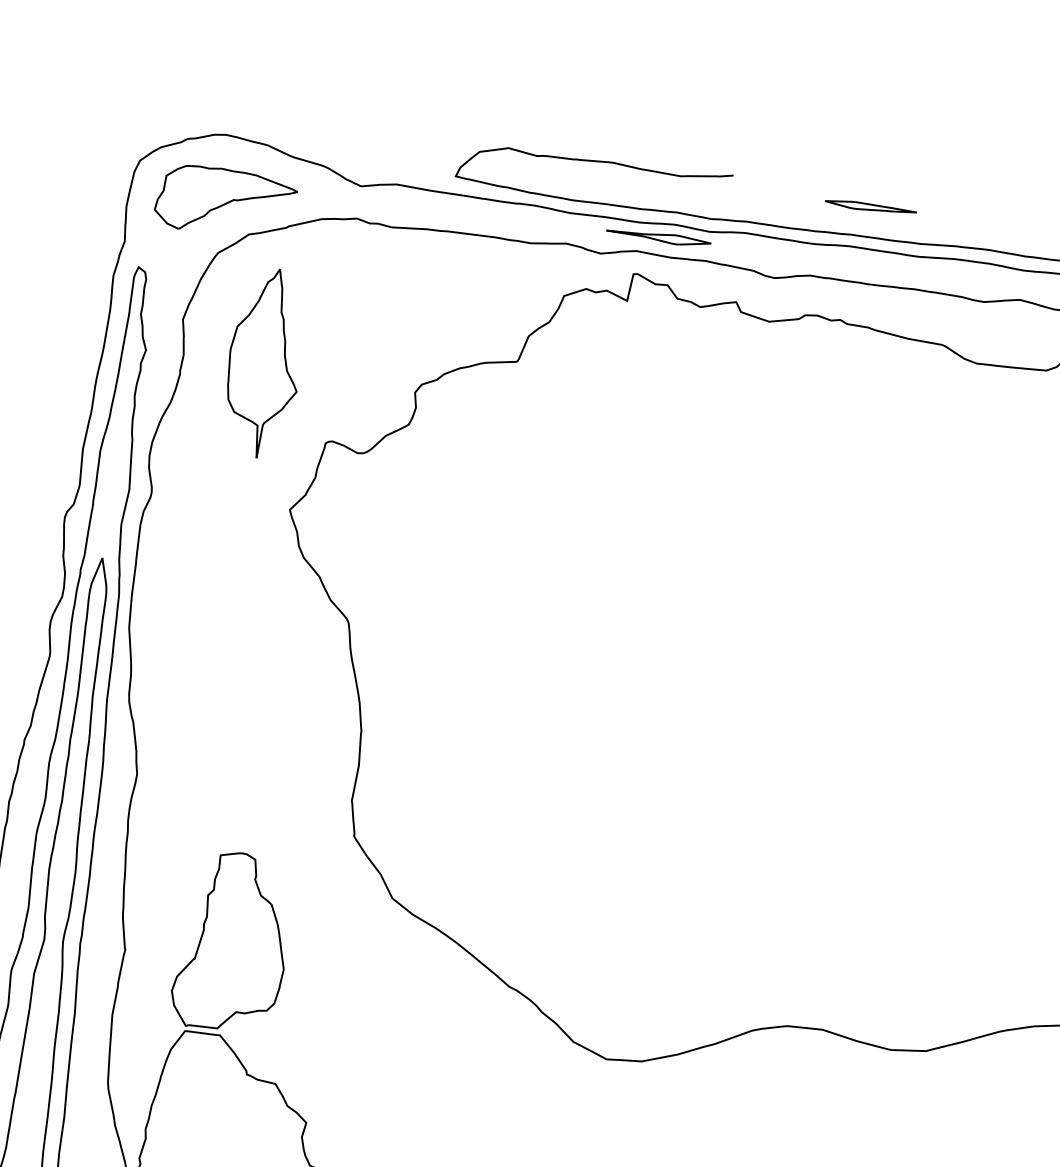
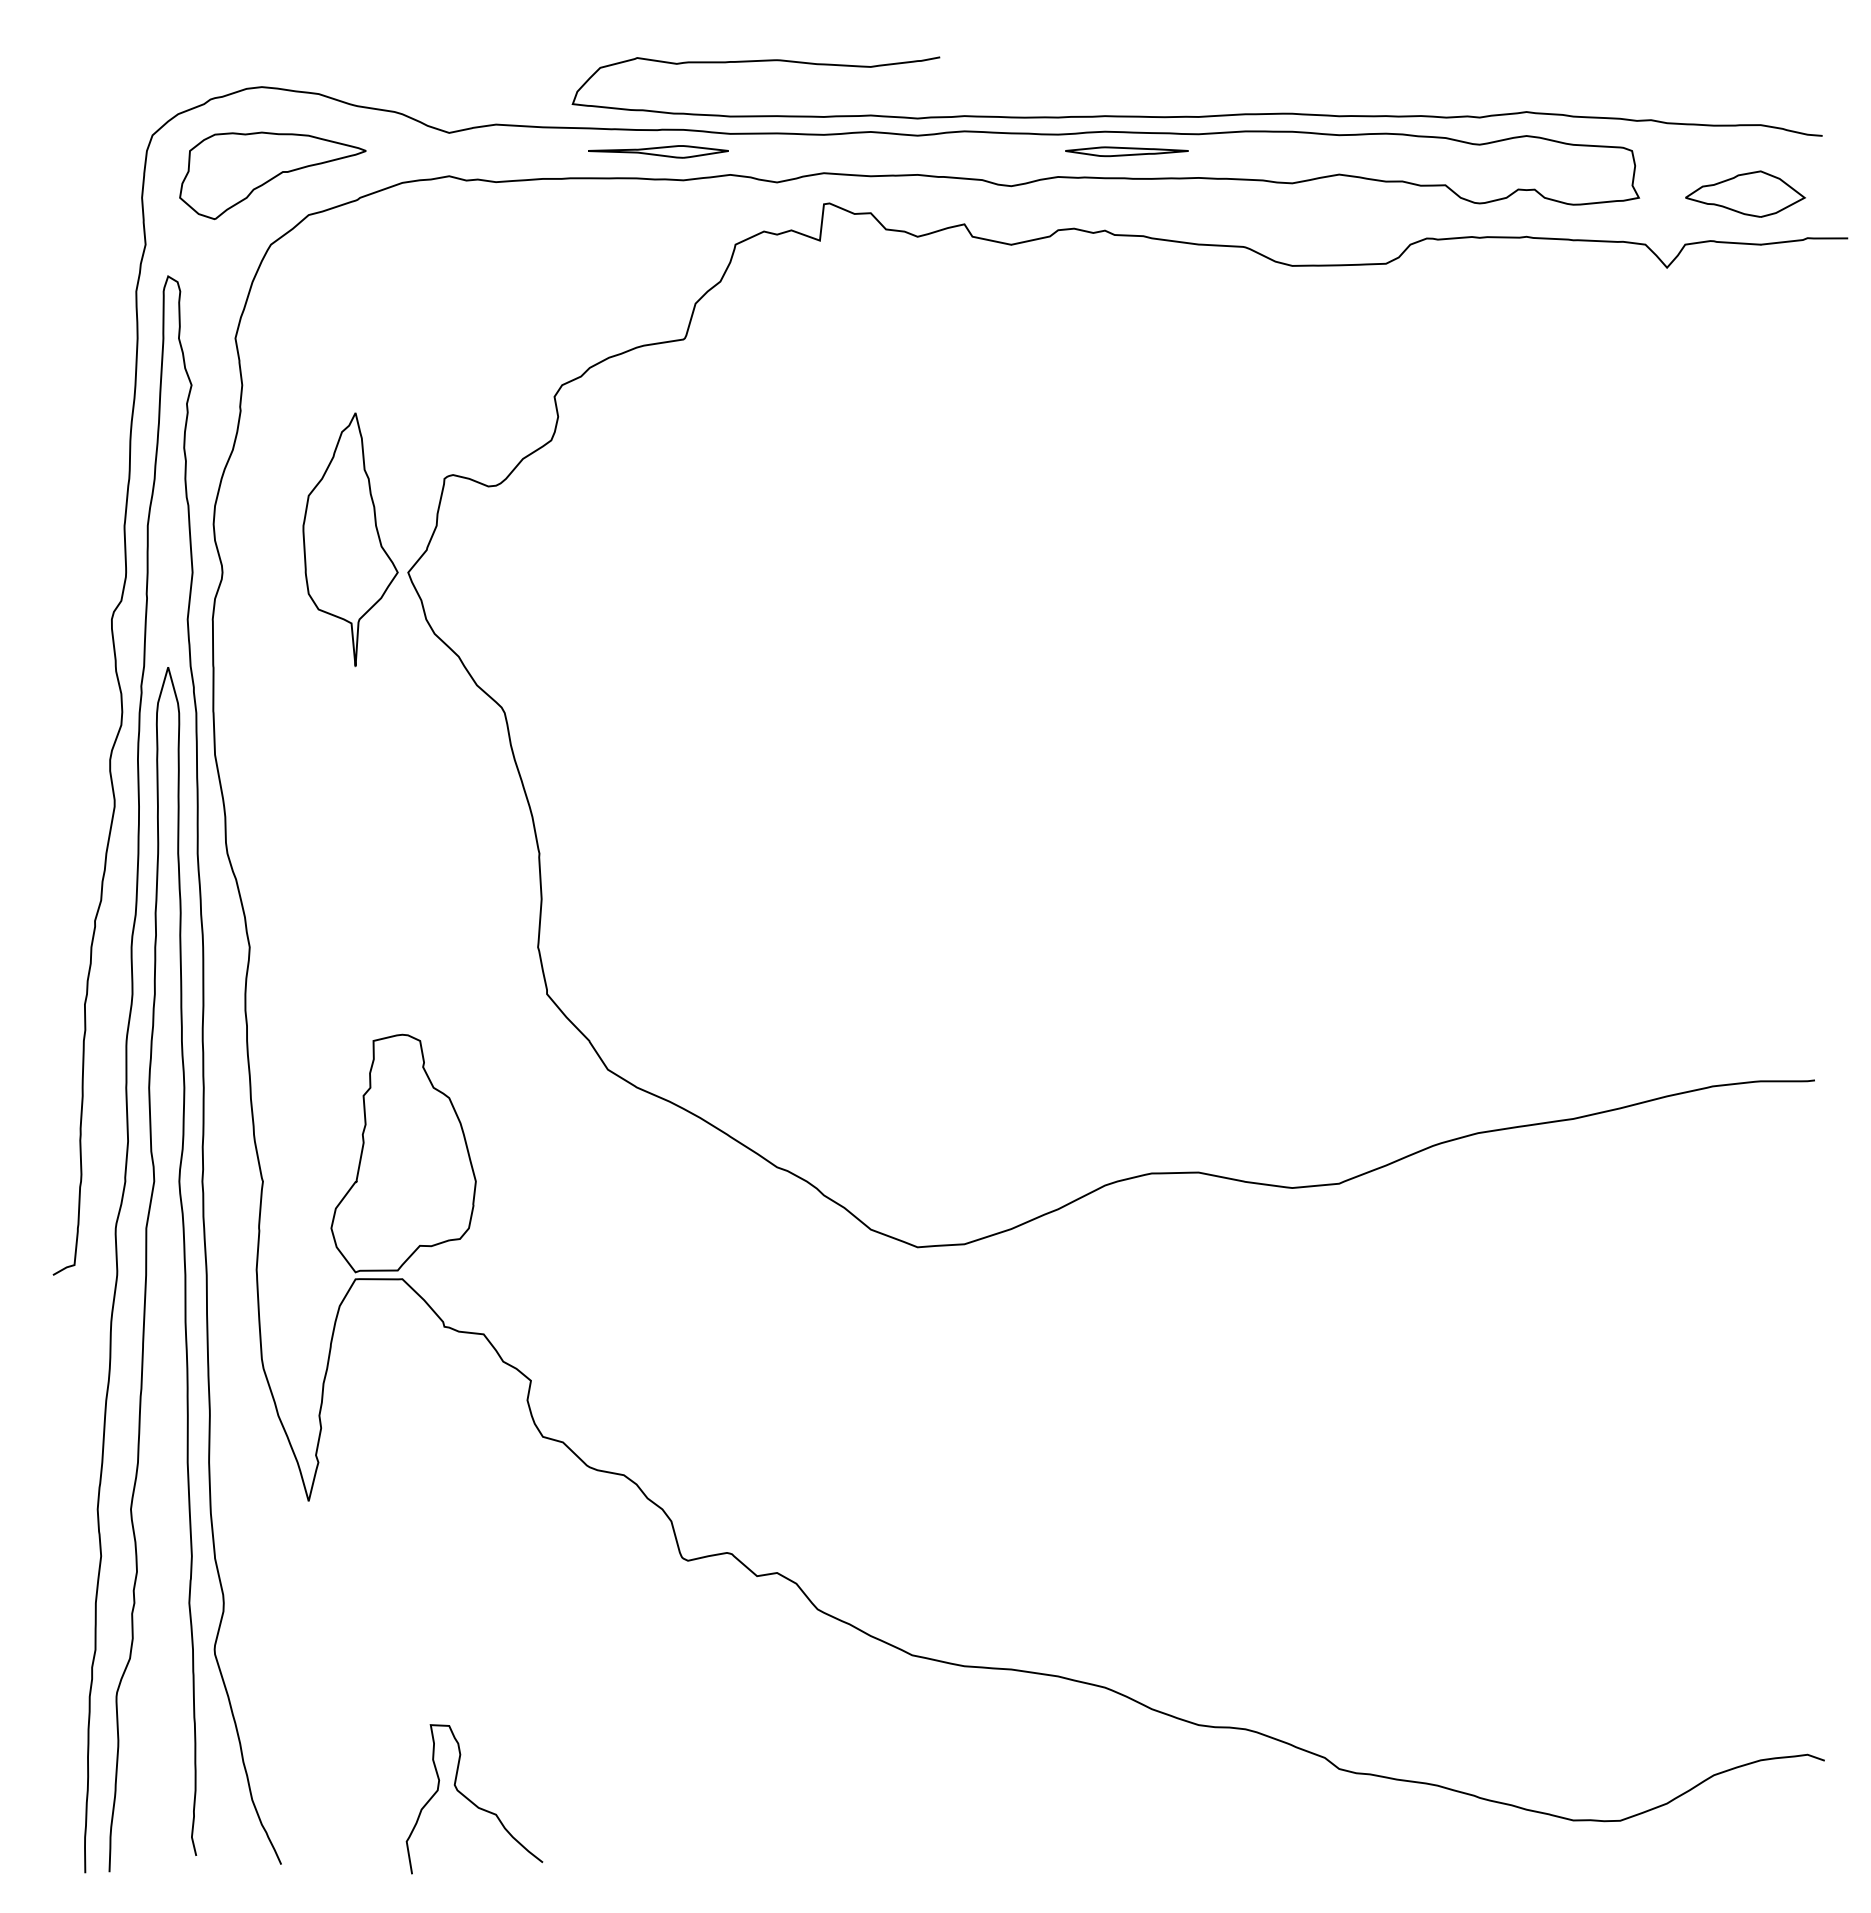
part: (870, 207) -> (1126, 151), moved
part: (658, 237) -> (658, 151), moved
part: (264, 362) -> (350, 539), moved

